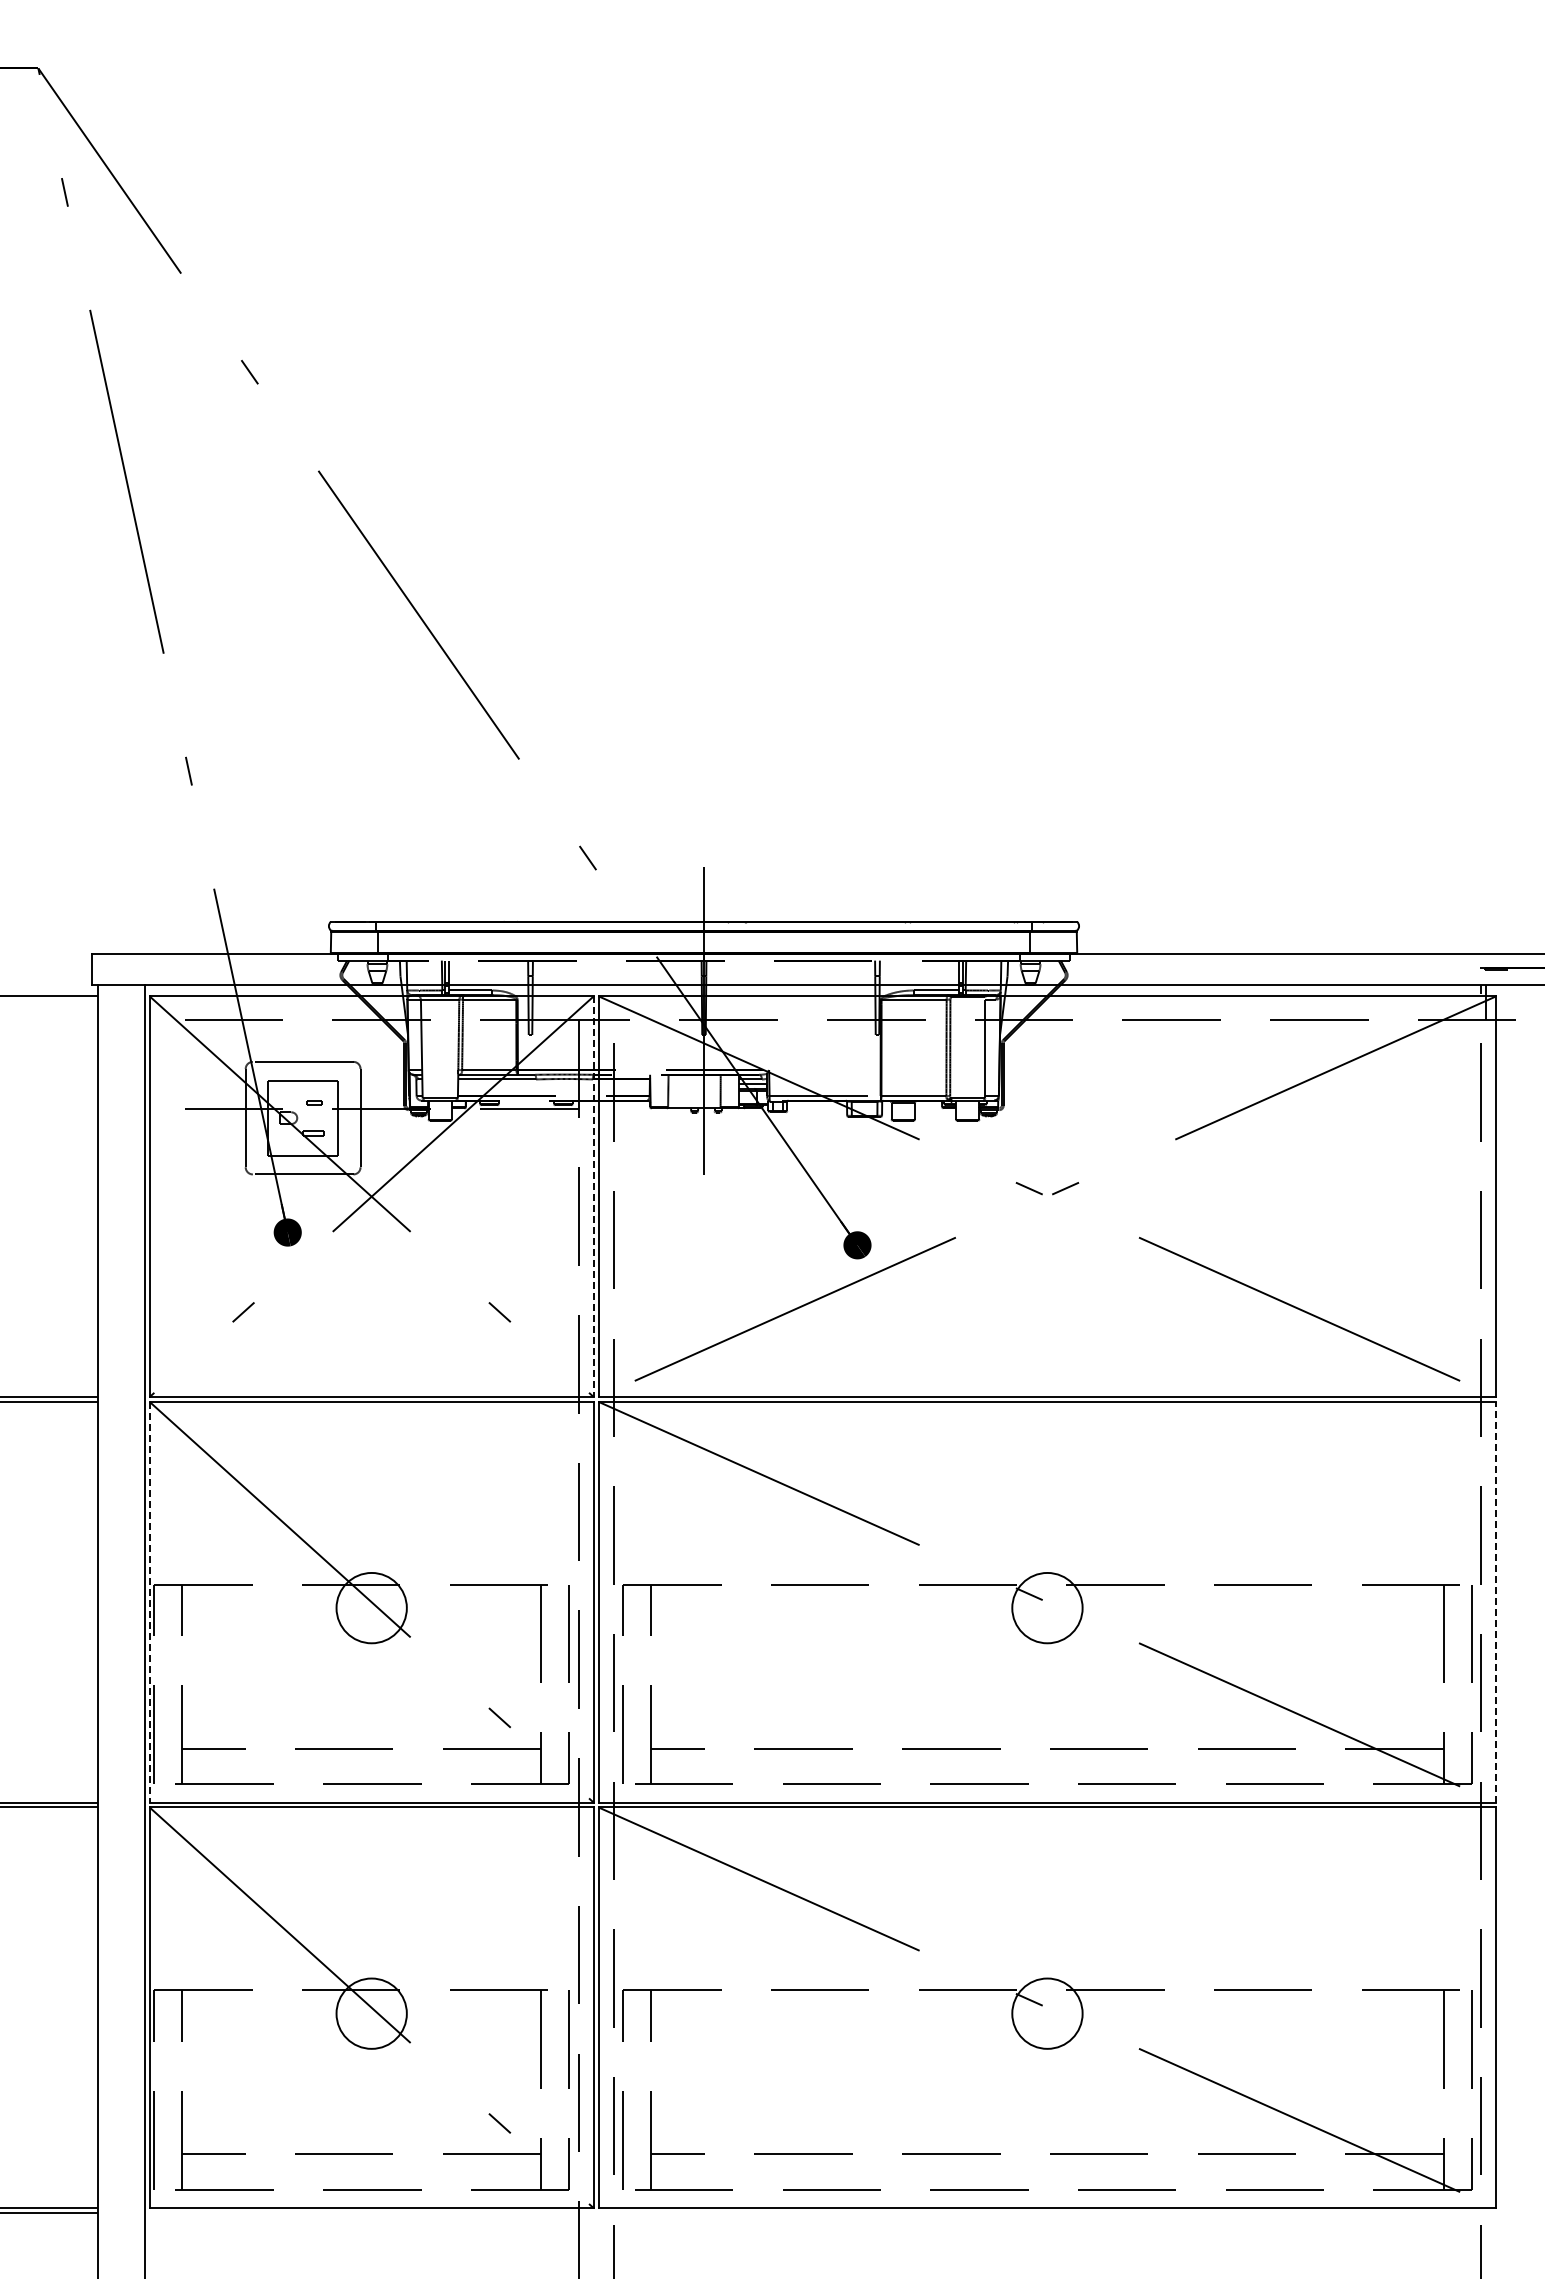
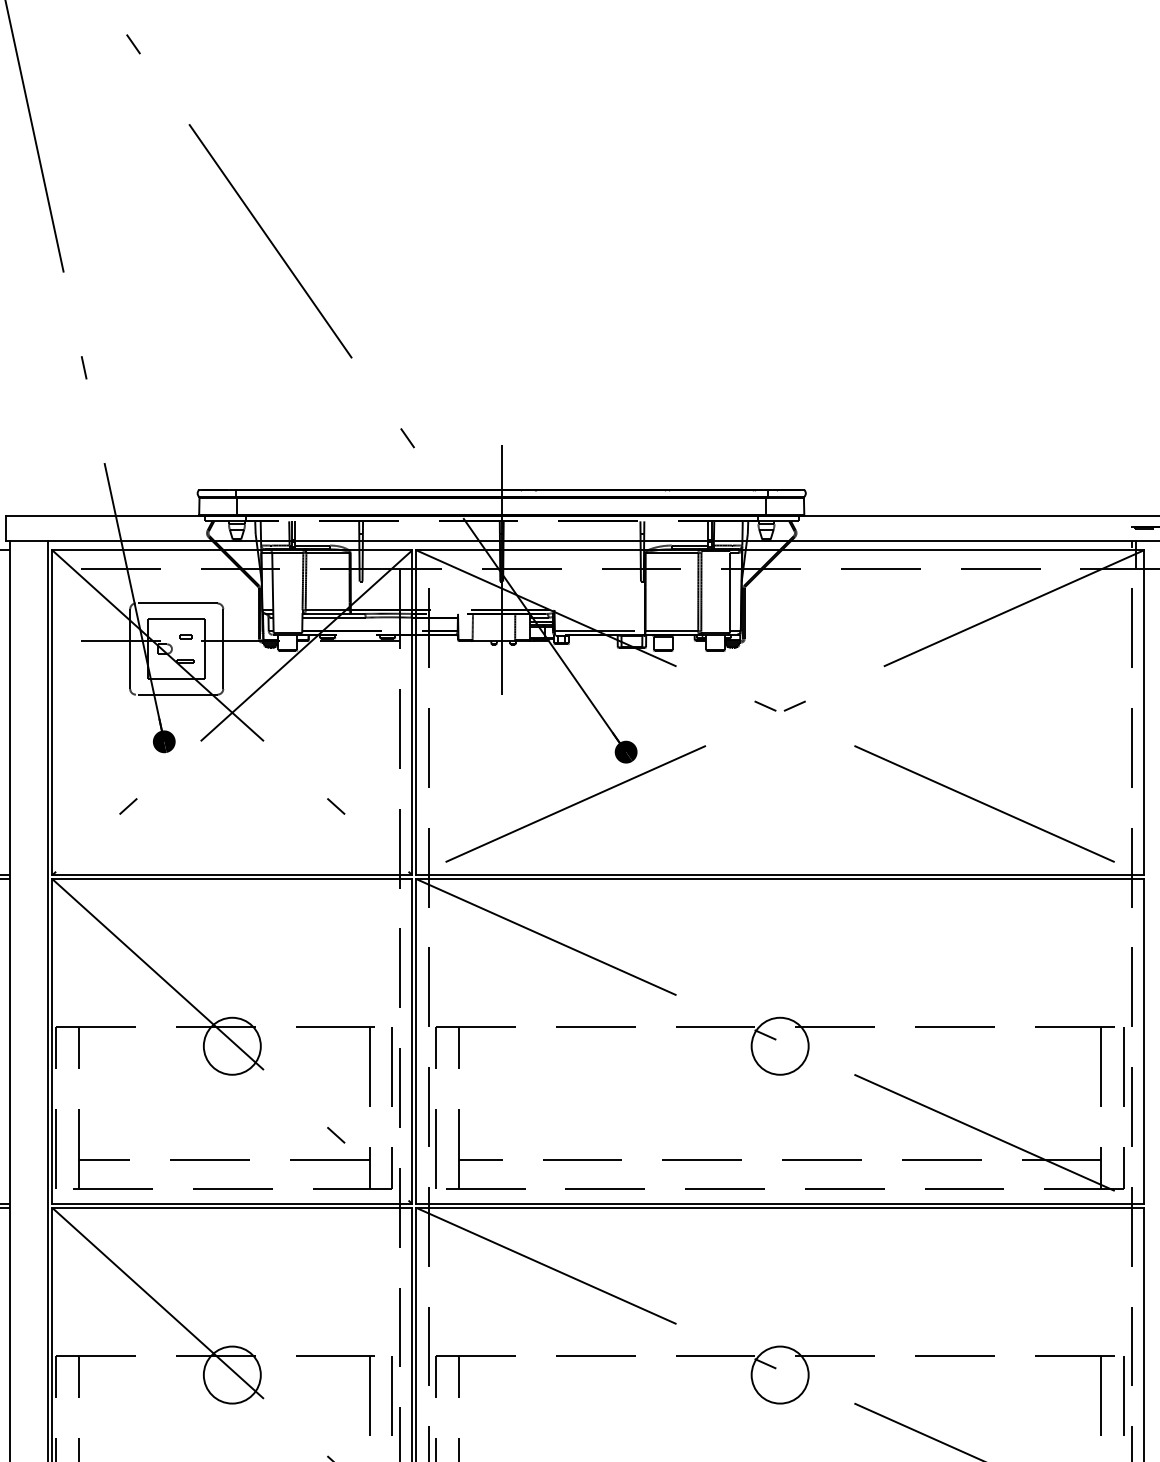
line: (593, 1197) -> (412, 713), dashed -> solid
line: (1496, 1601) -> (1144, 1040), dashed -> solid
line: (149, 1602) -> (52, 1041), dashed -> solid

